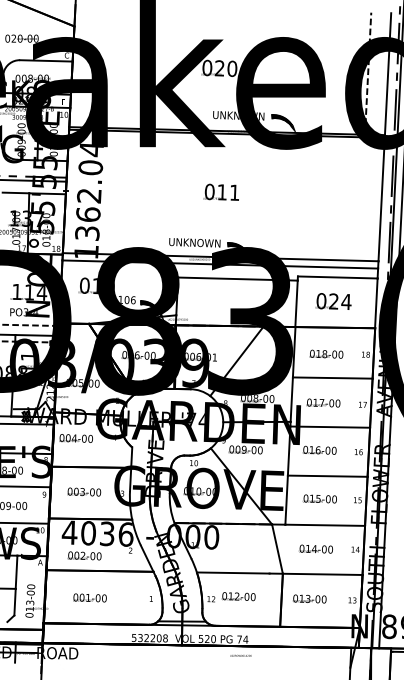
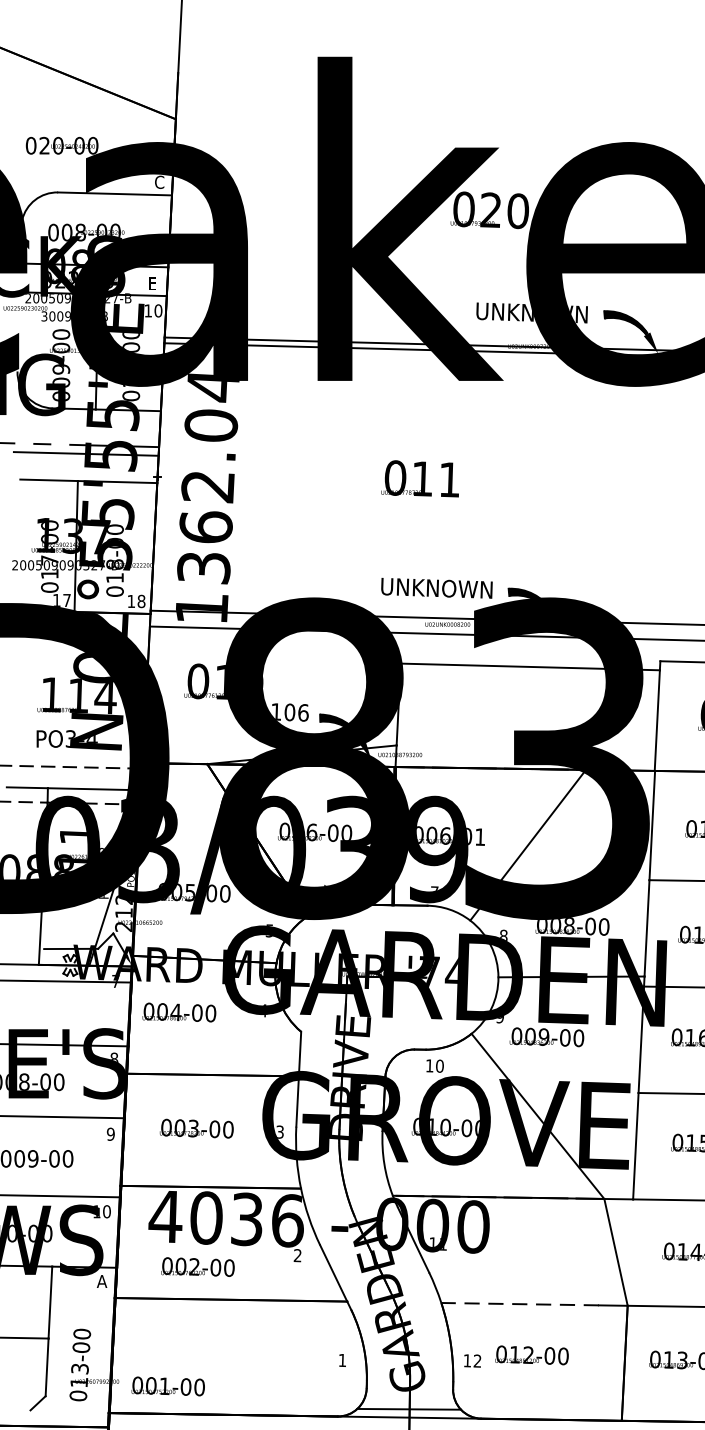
text: (220, 191) -> (418, 477), moved
line: (232, 573) -> (518, 1305), solid -> dashed
text: (89, 597) -> (167, 1385), moved

